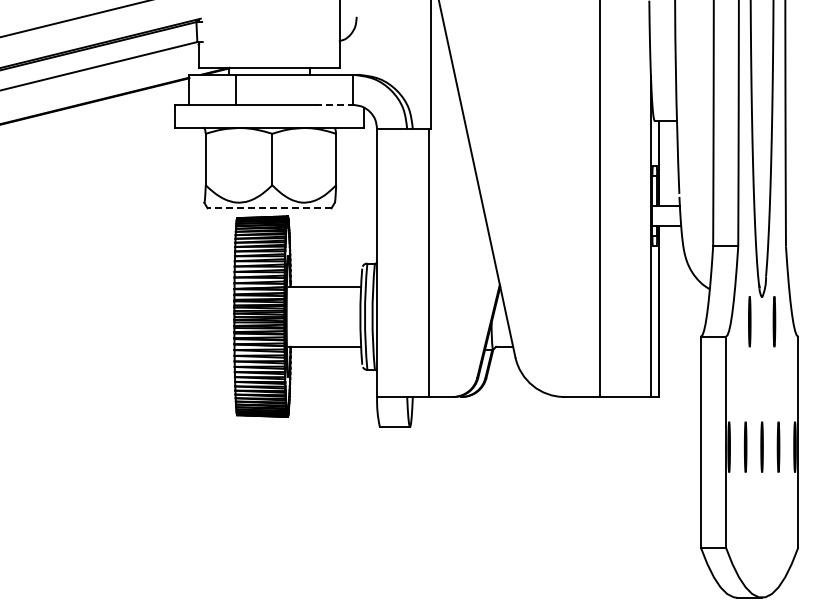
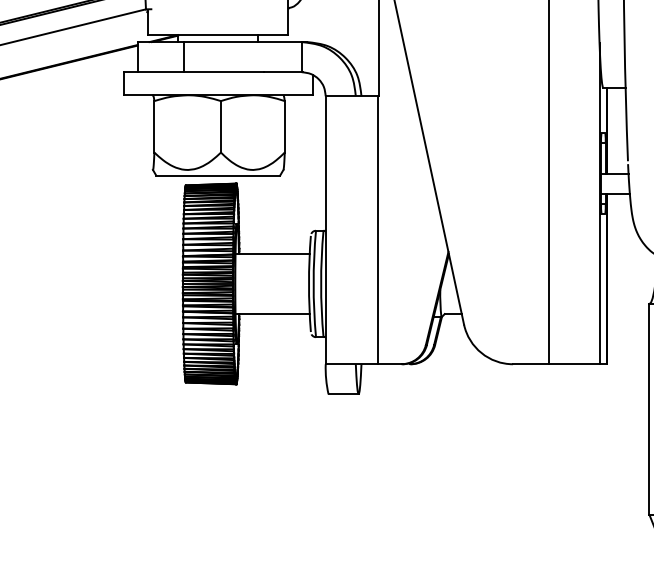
line: (334, 104) -> (283, 71), dashed -> solid
line: (269, 208) -> (218, 175), dashed -> solid

